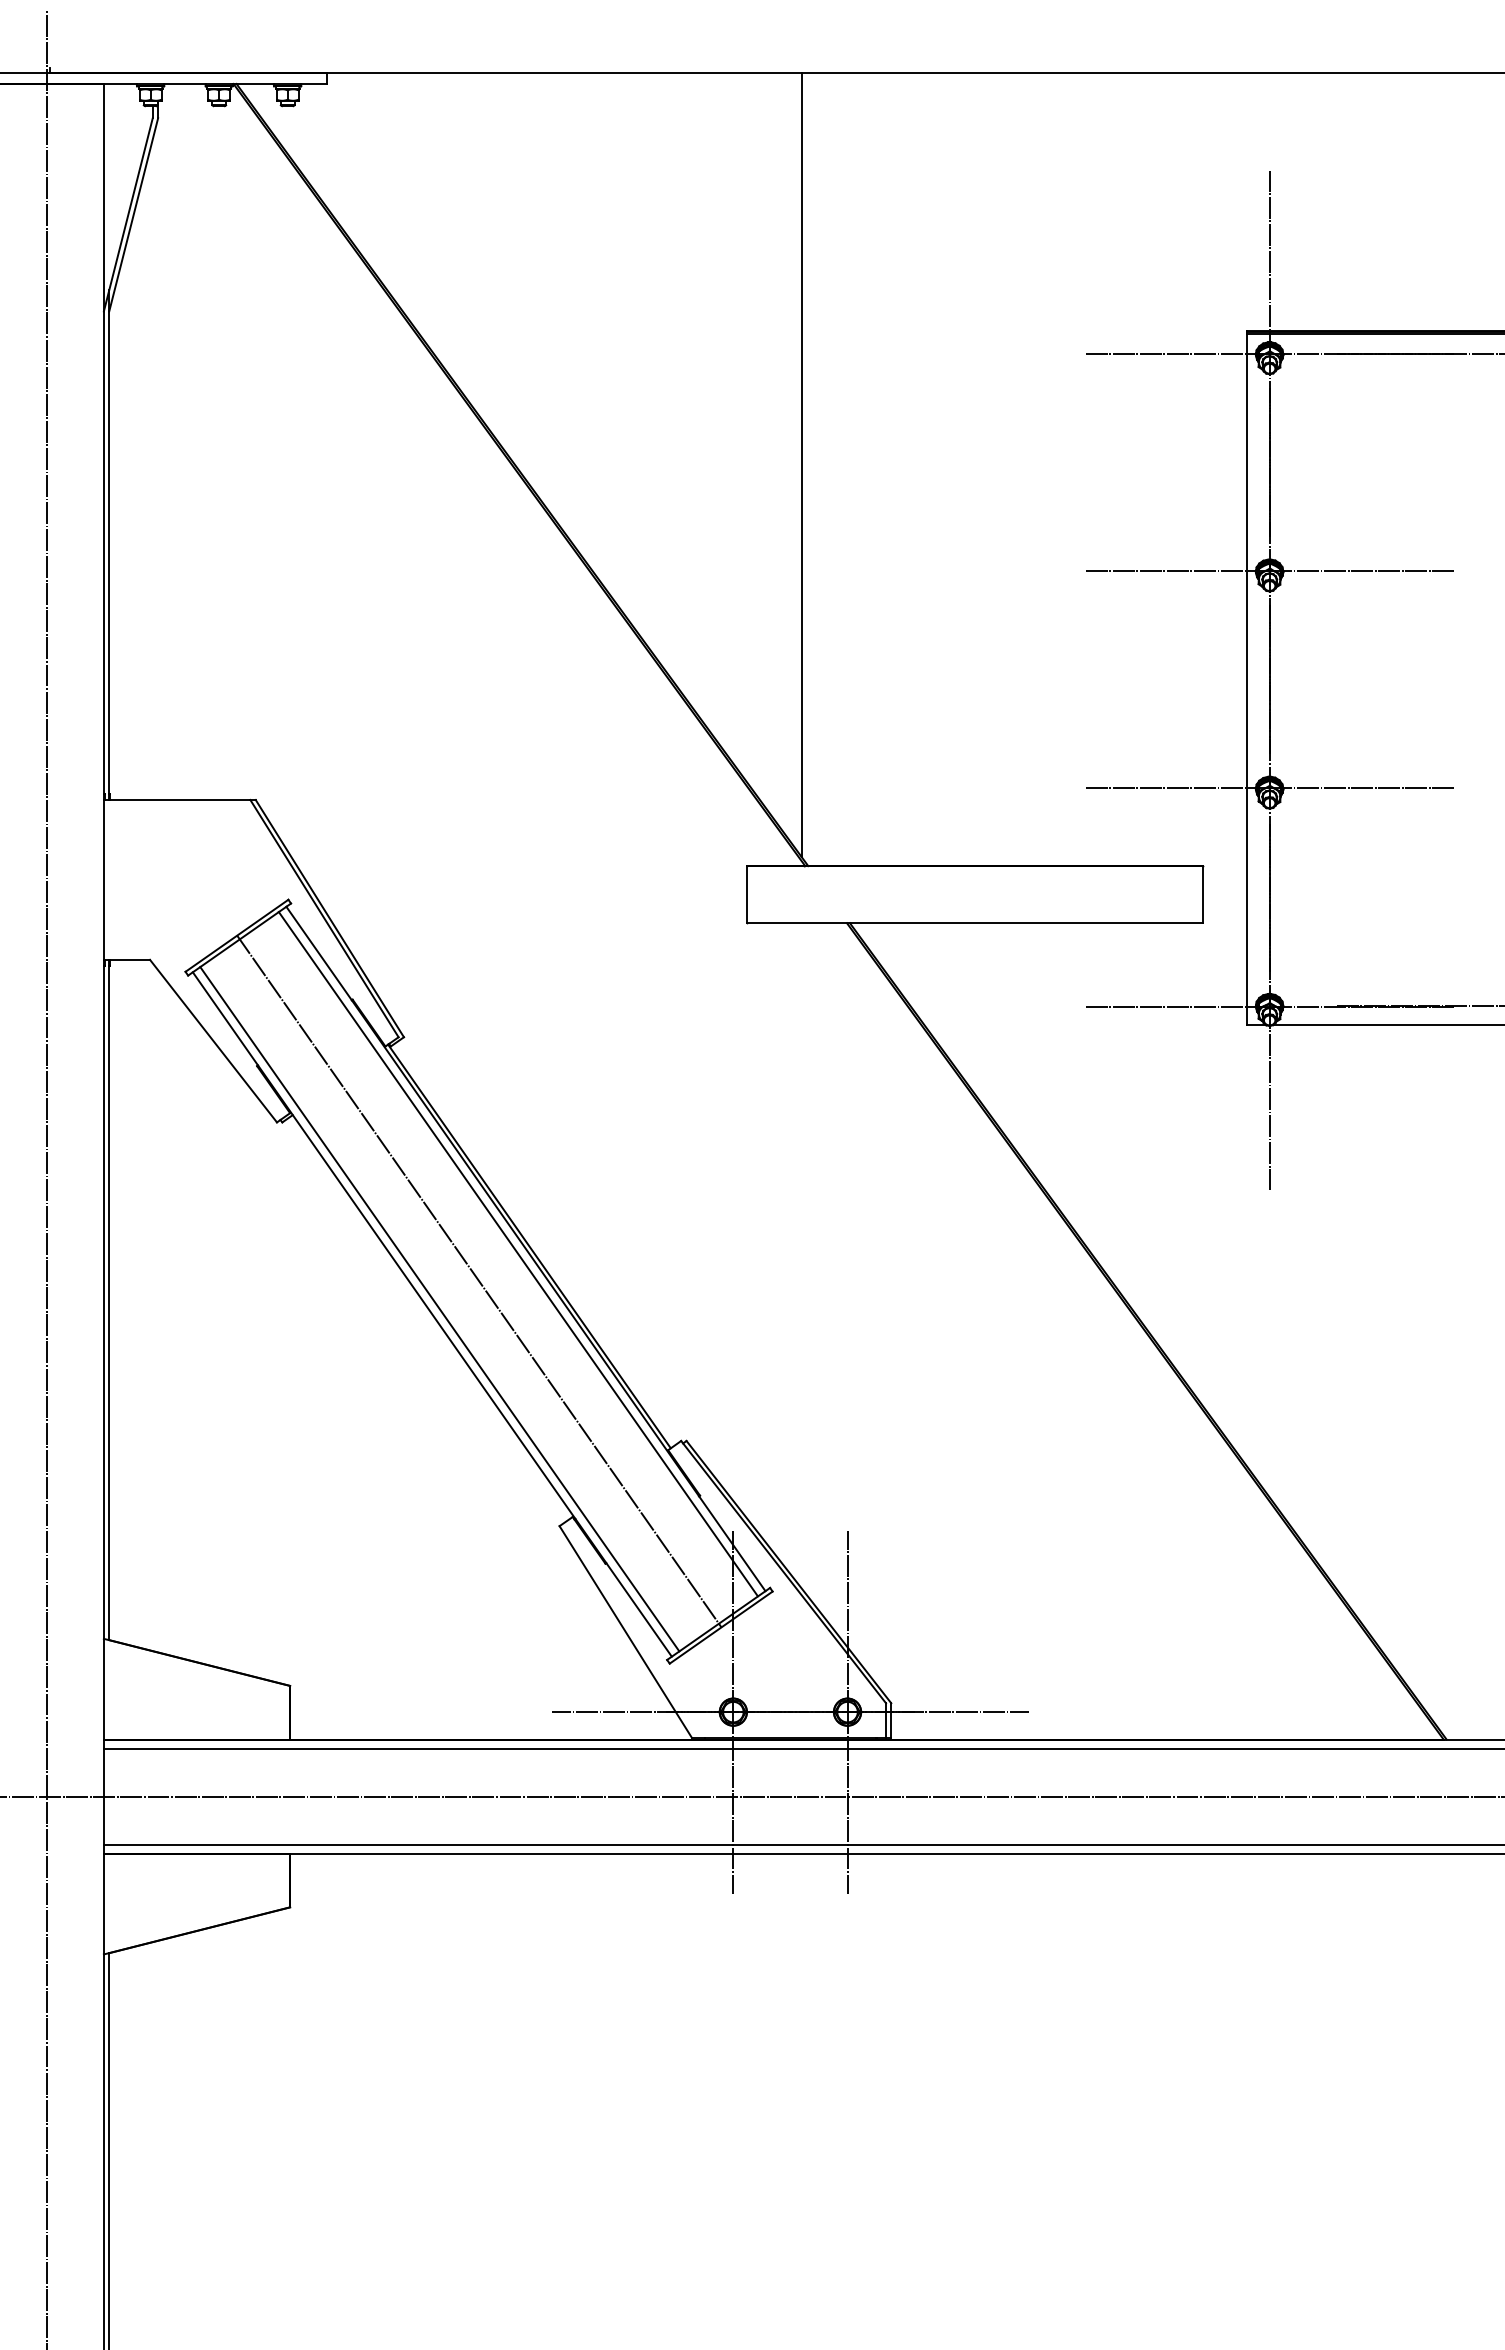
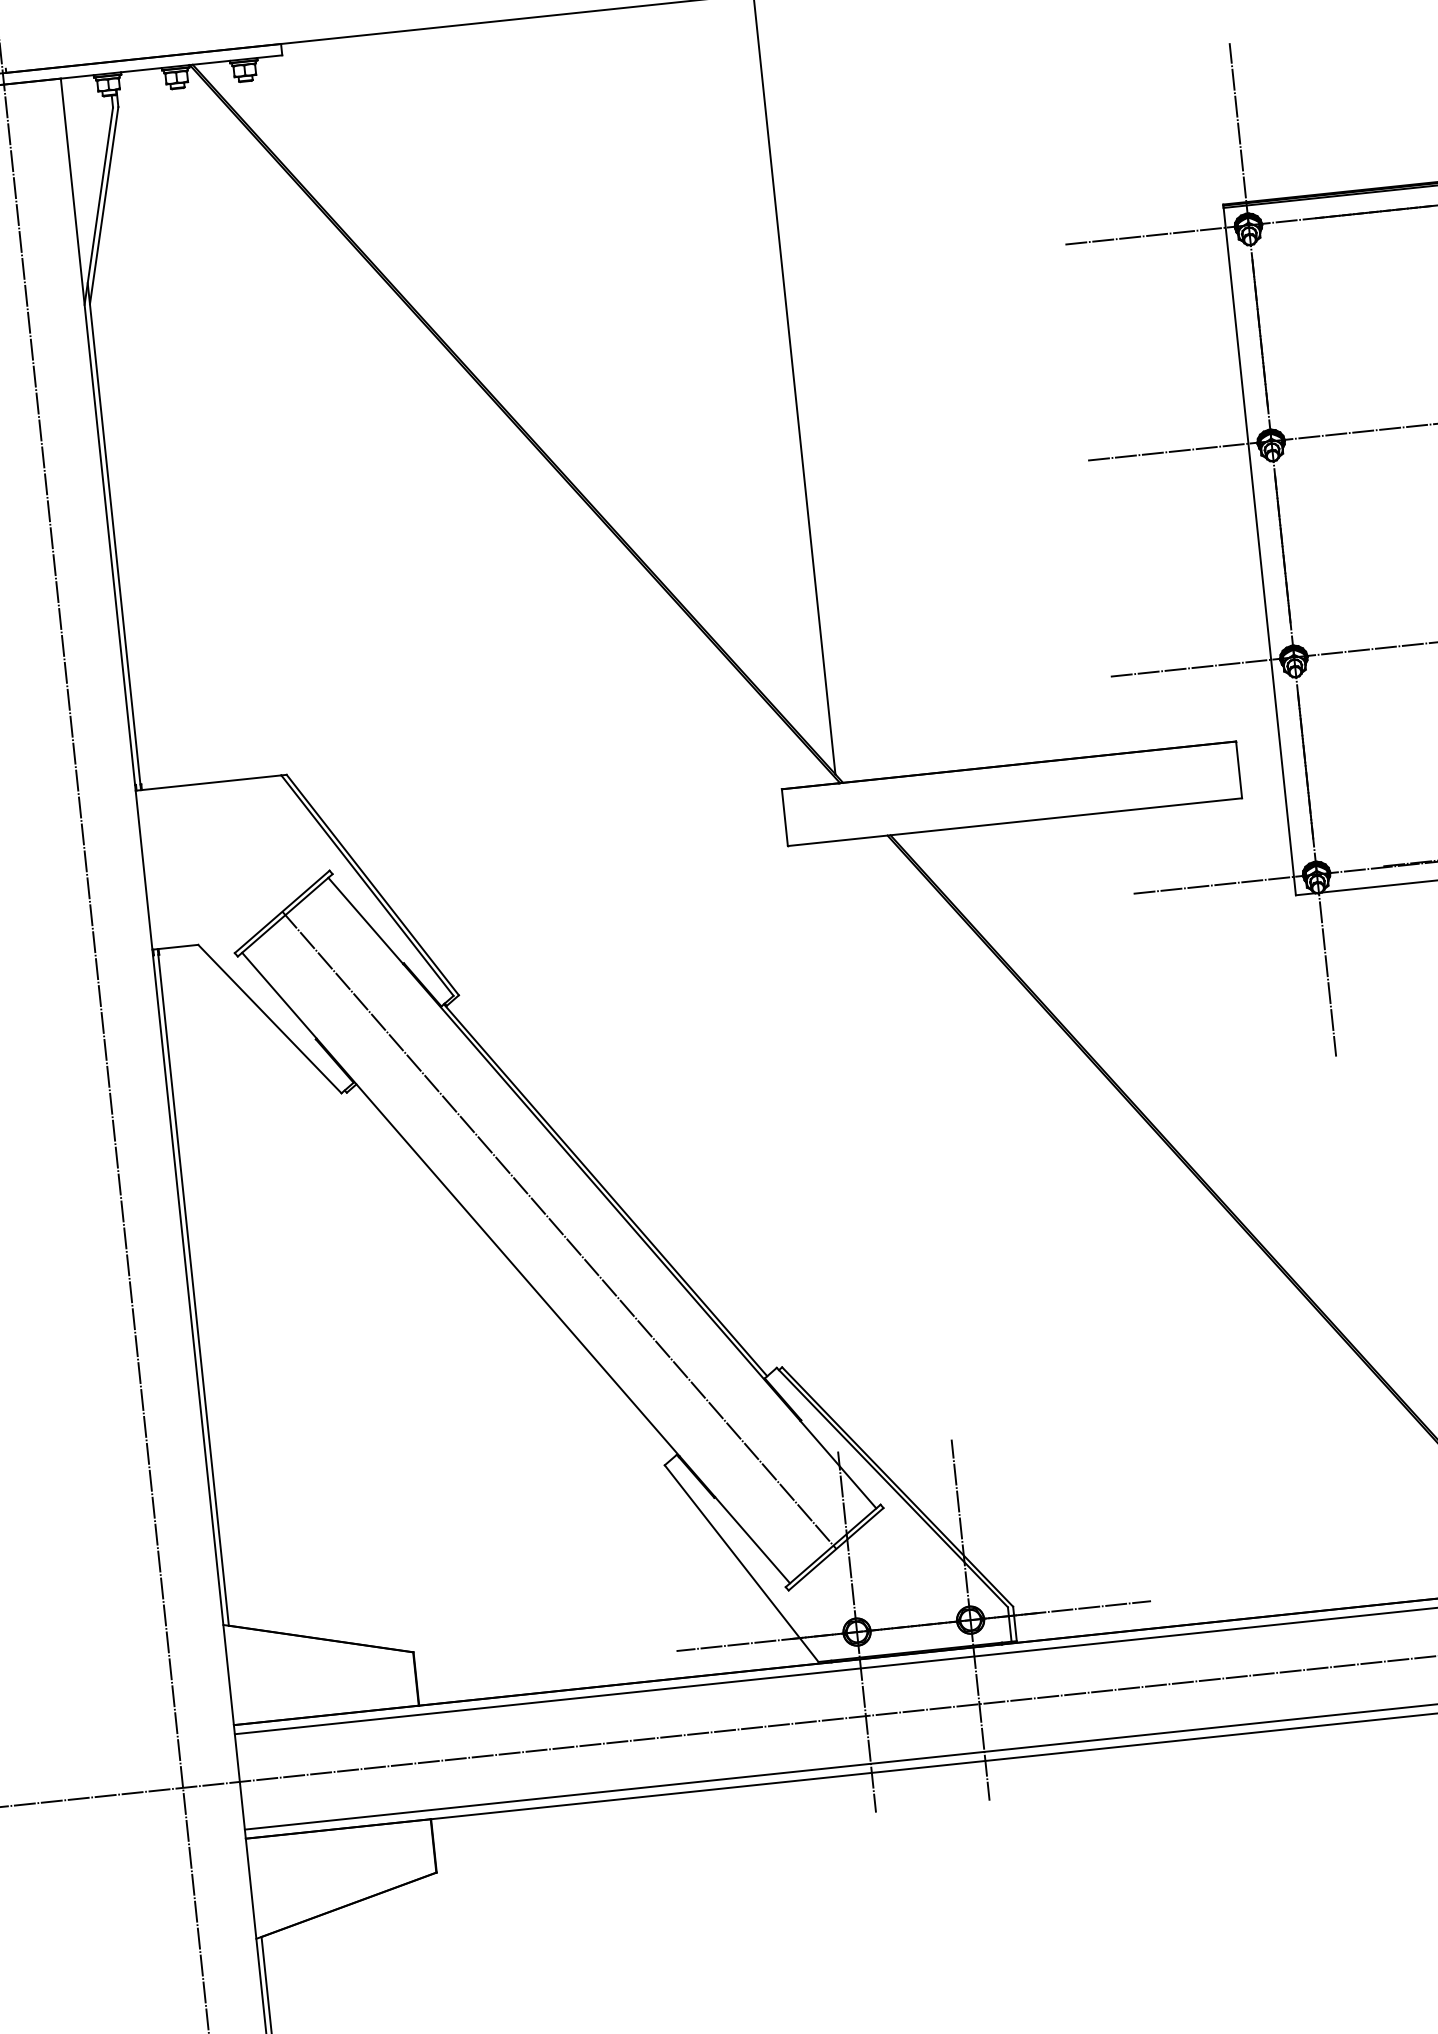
line: (517, 1253) -> (594, 1198), removed
line: (439, 1309) -> (522, 1262), removed

